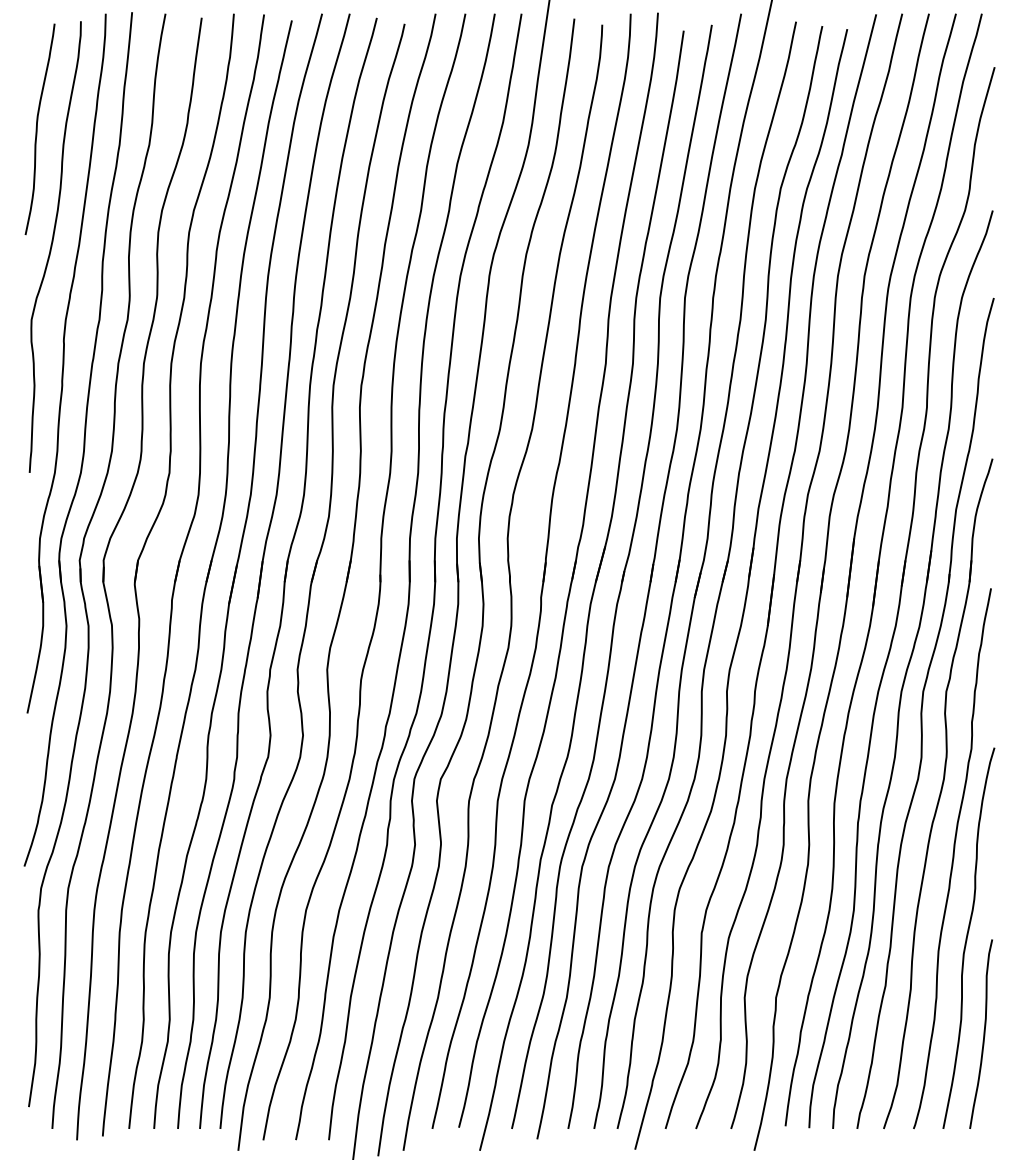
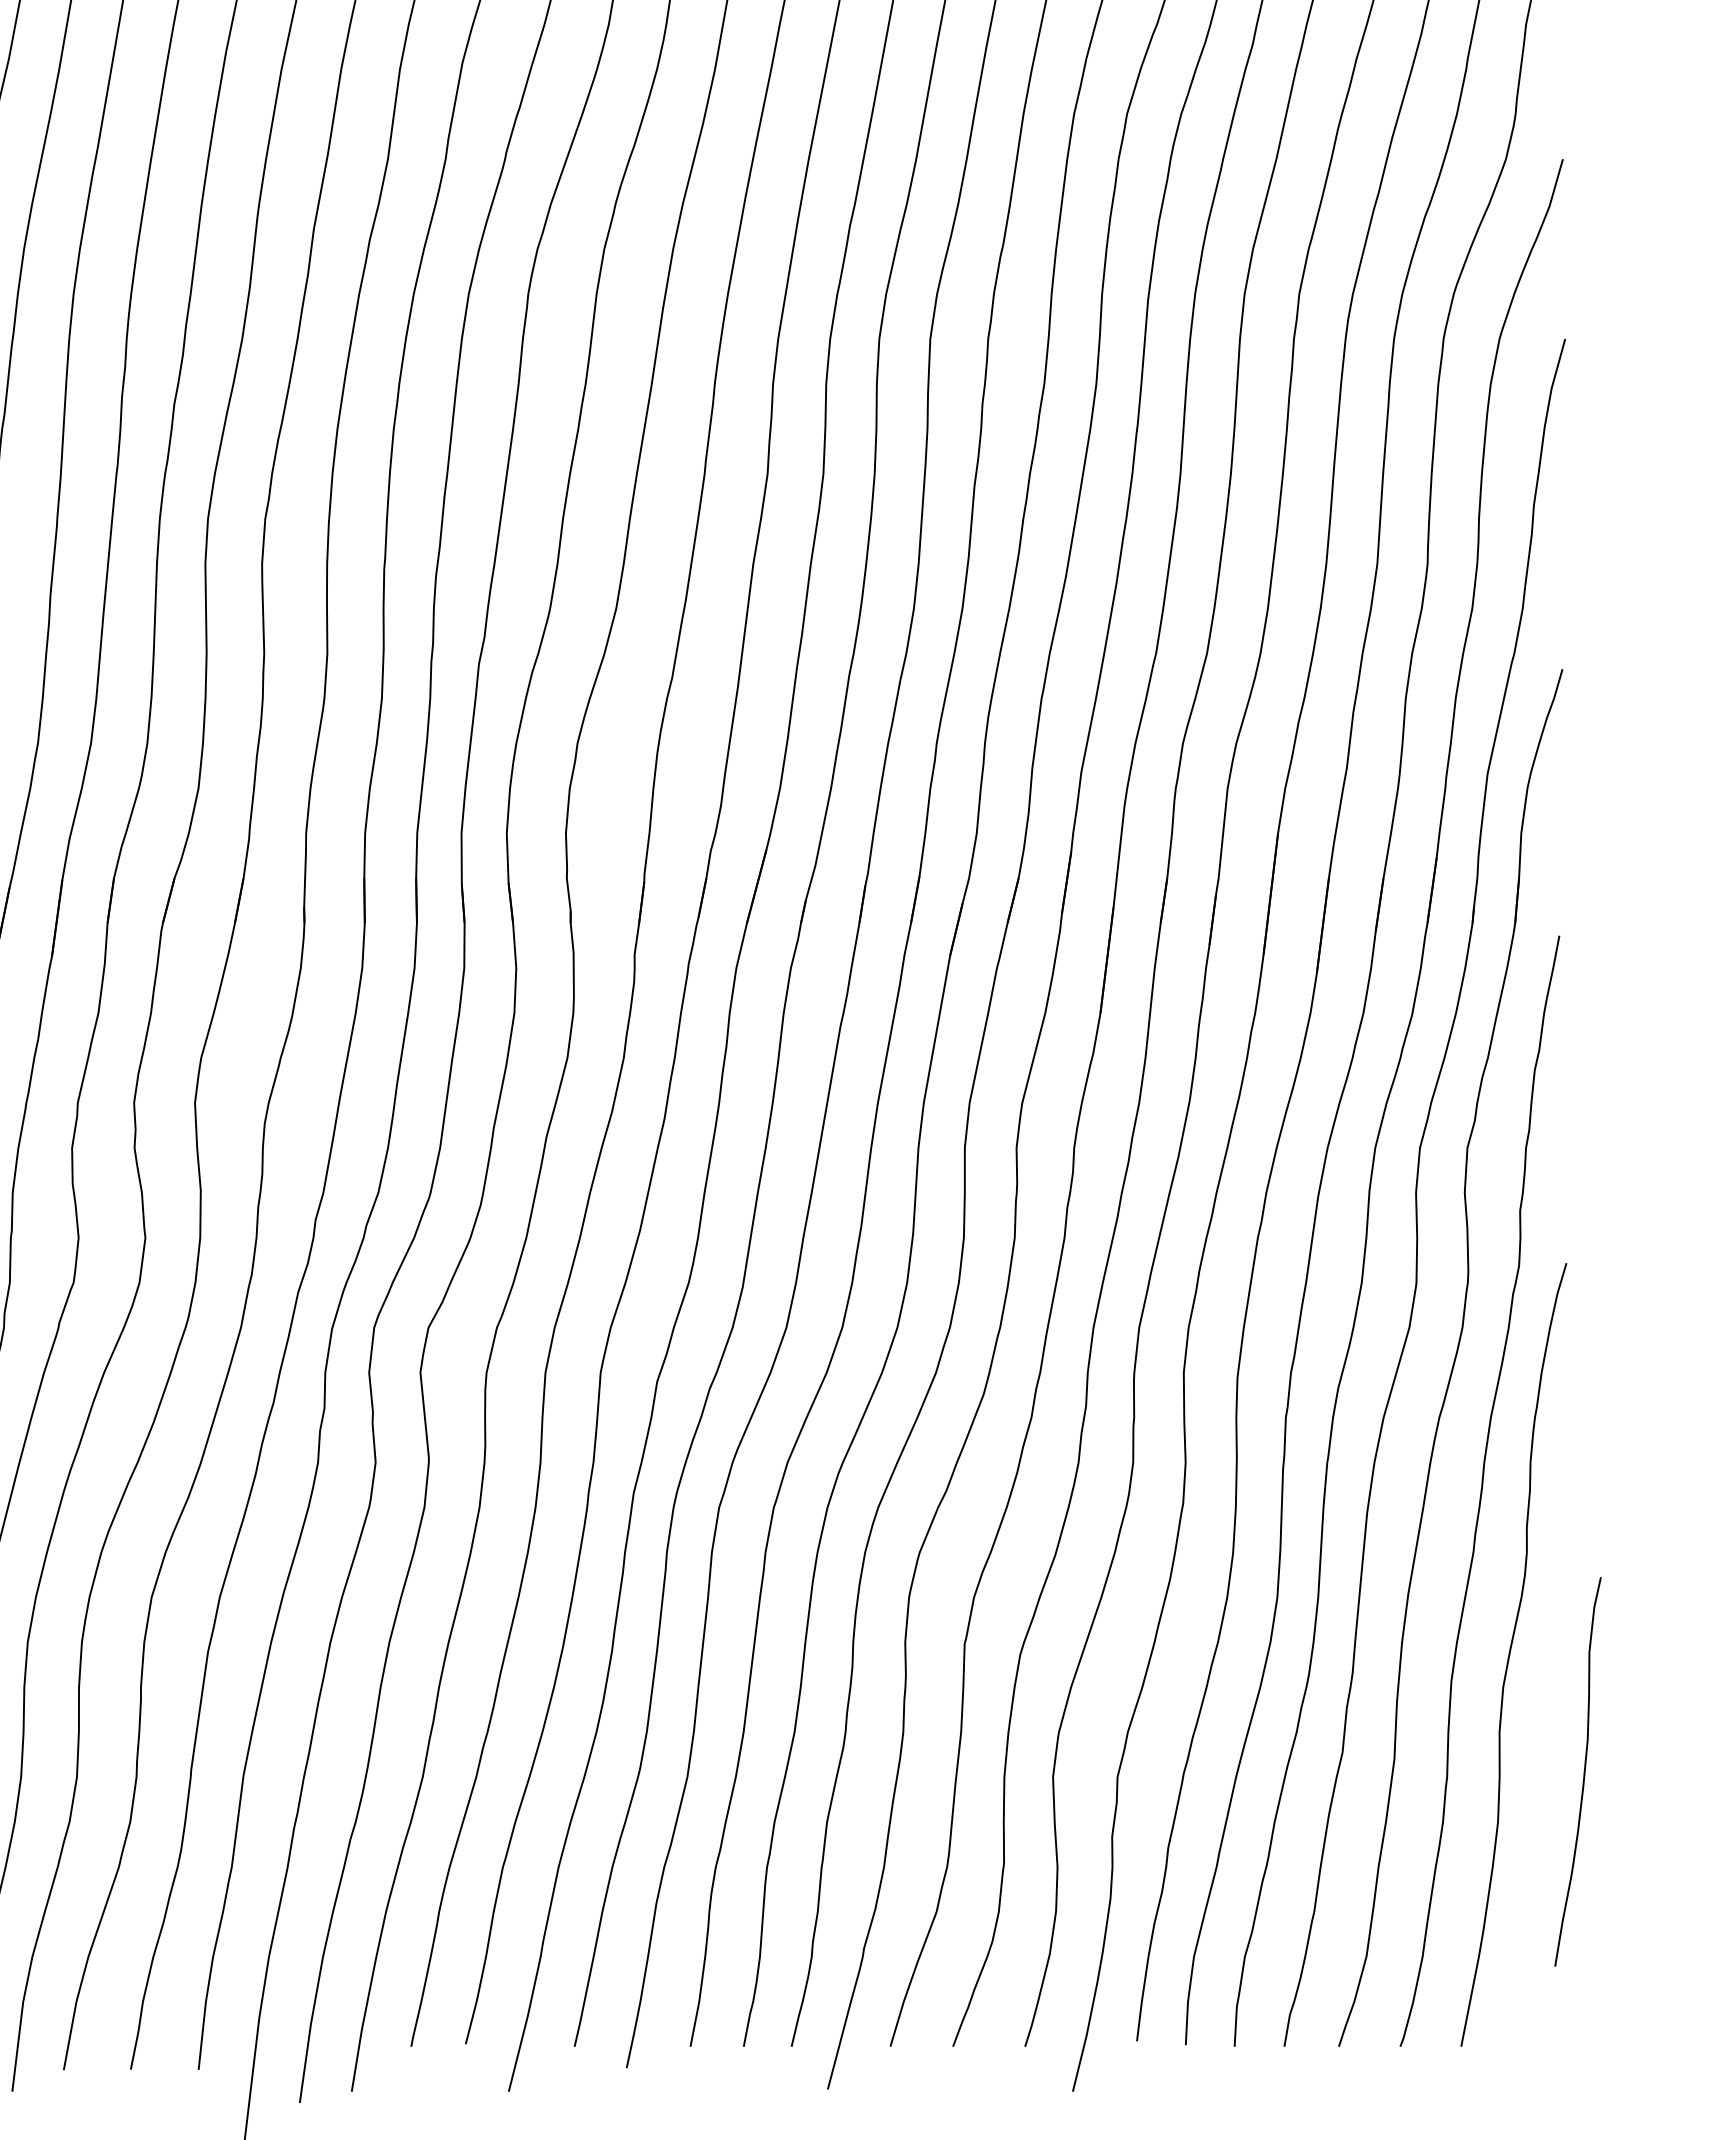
curve: (983, 1033) -> (1582, 1770), moved

